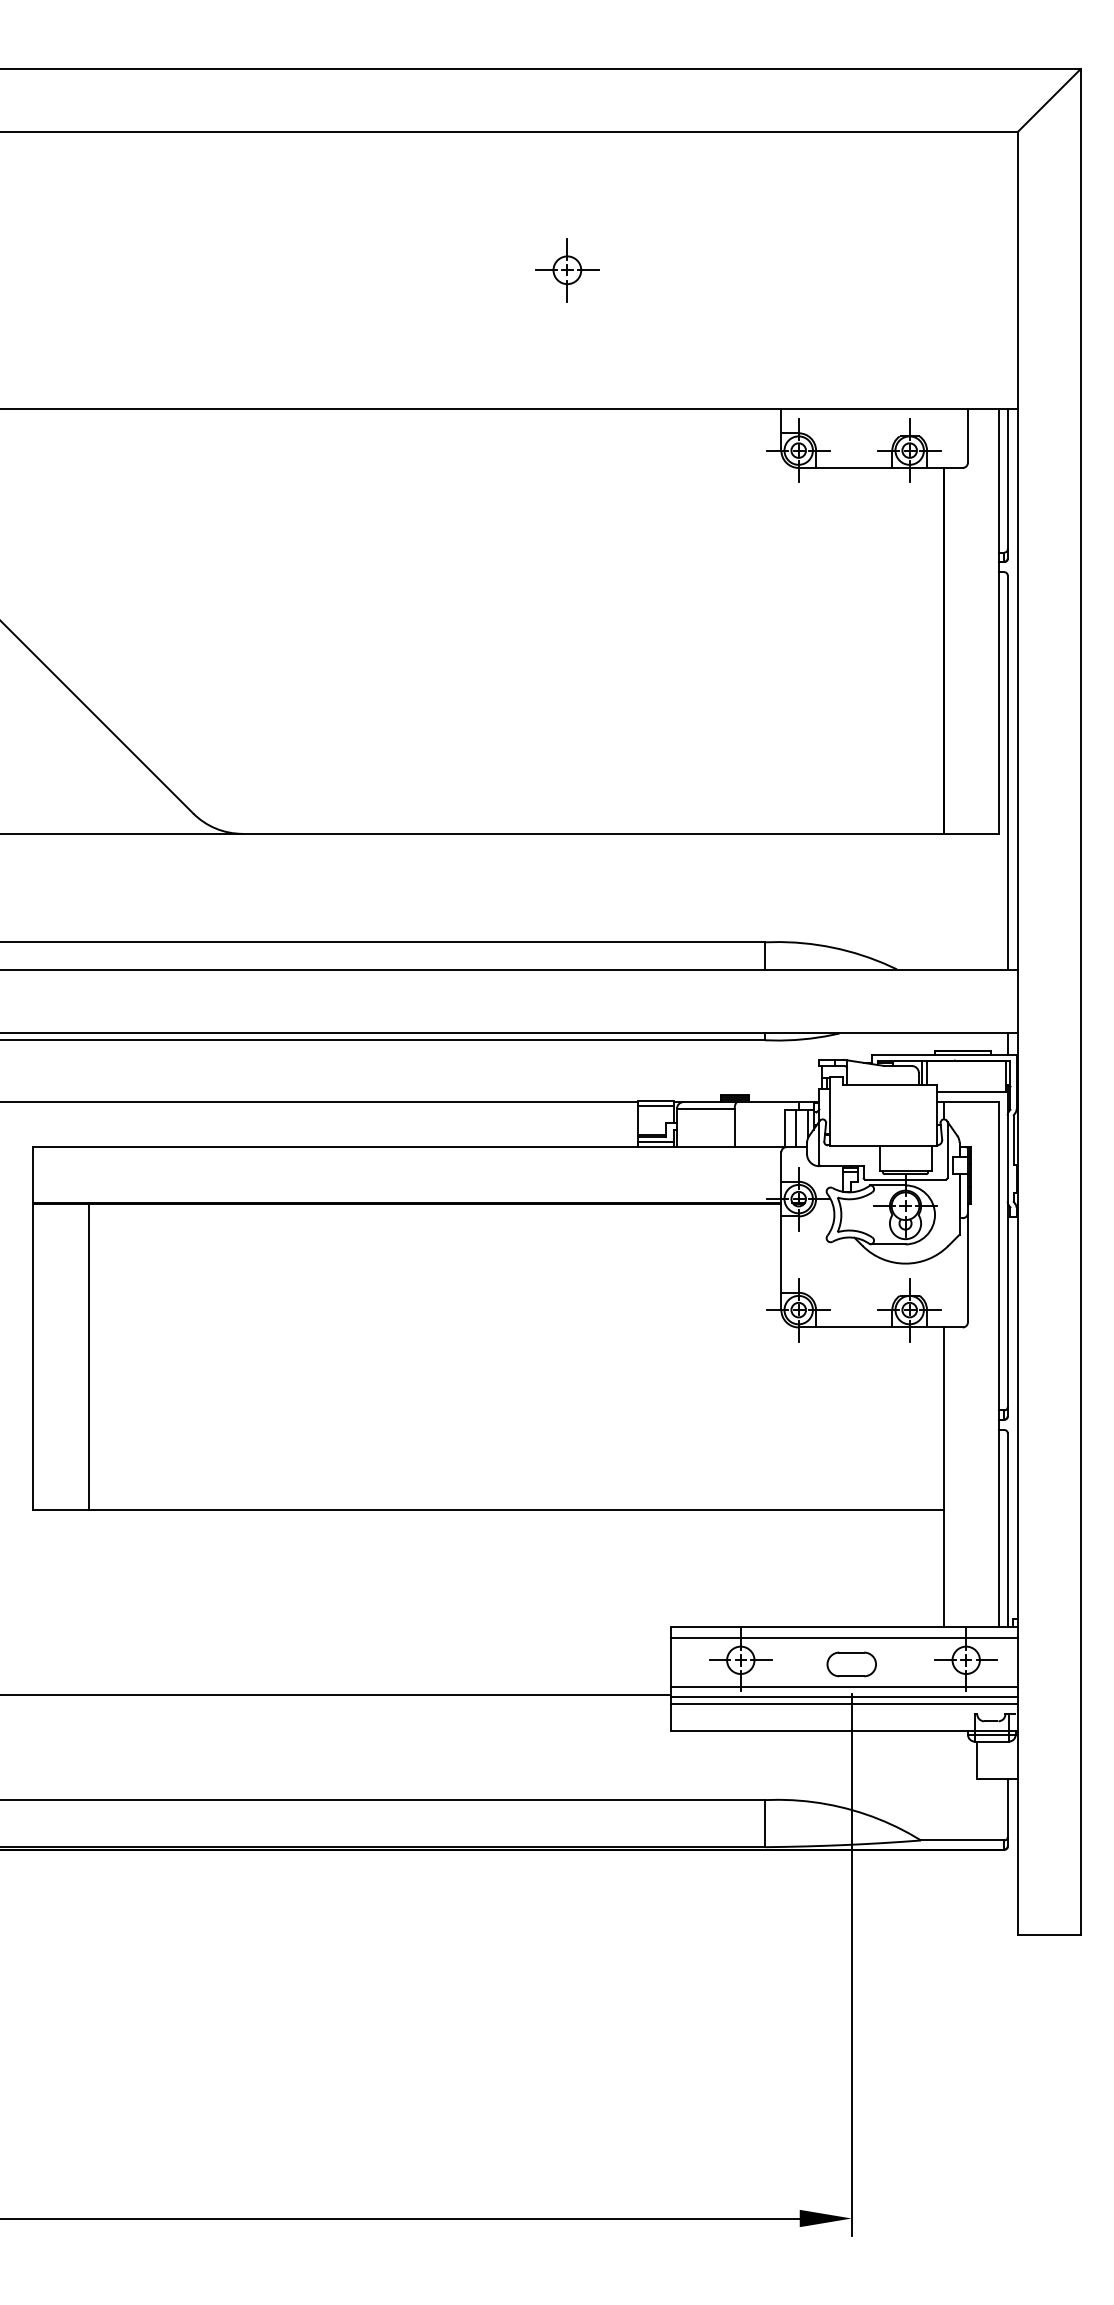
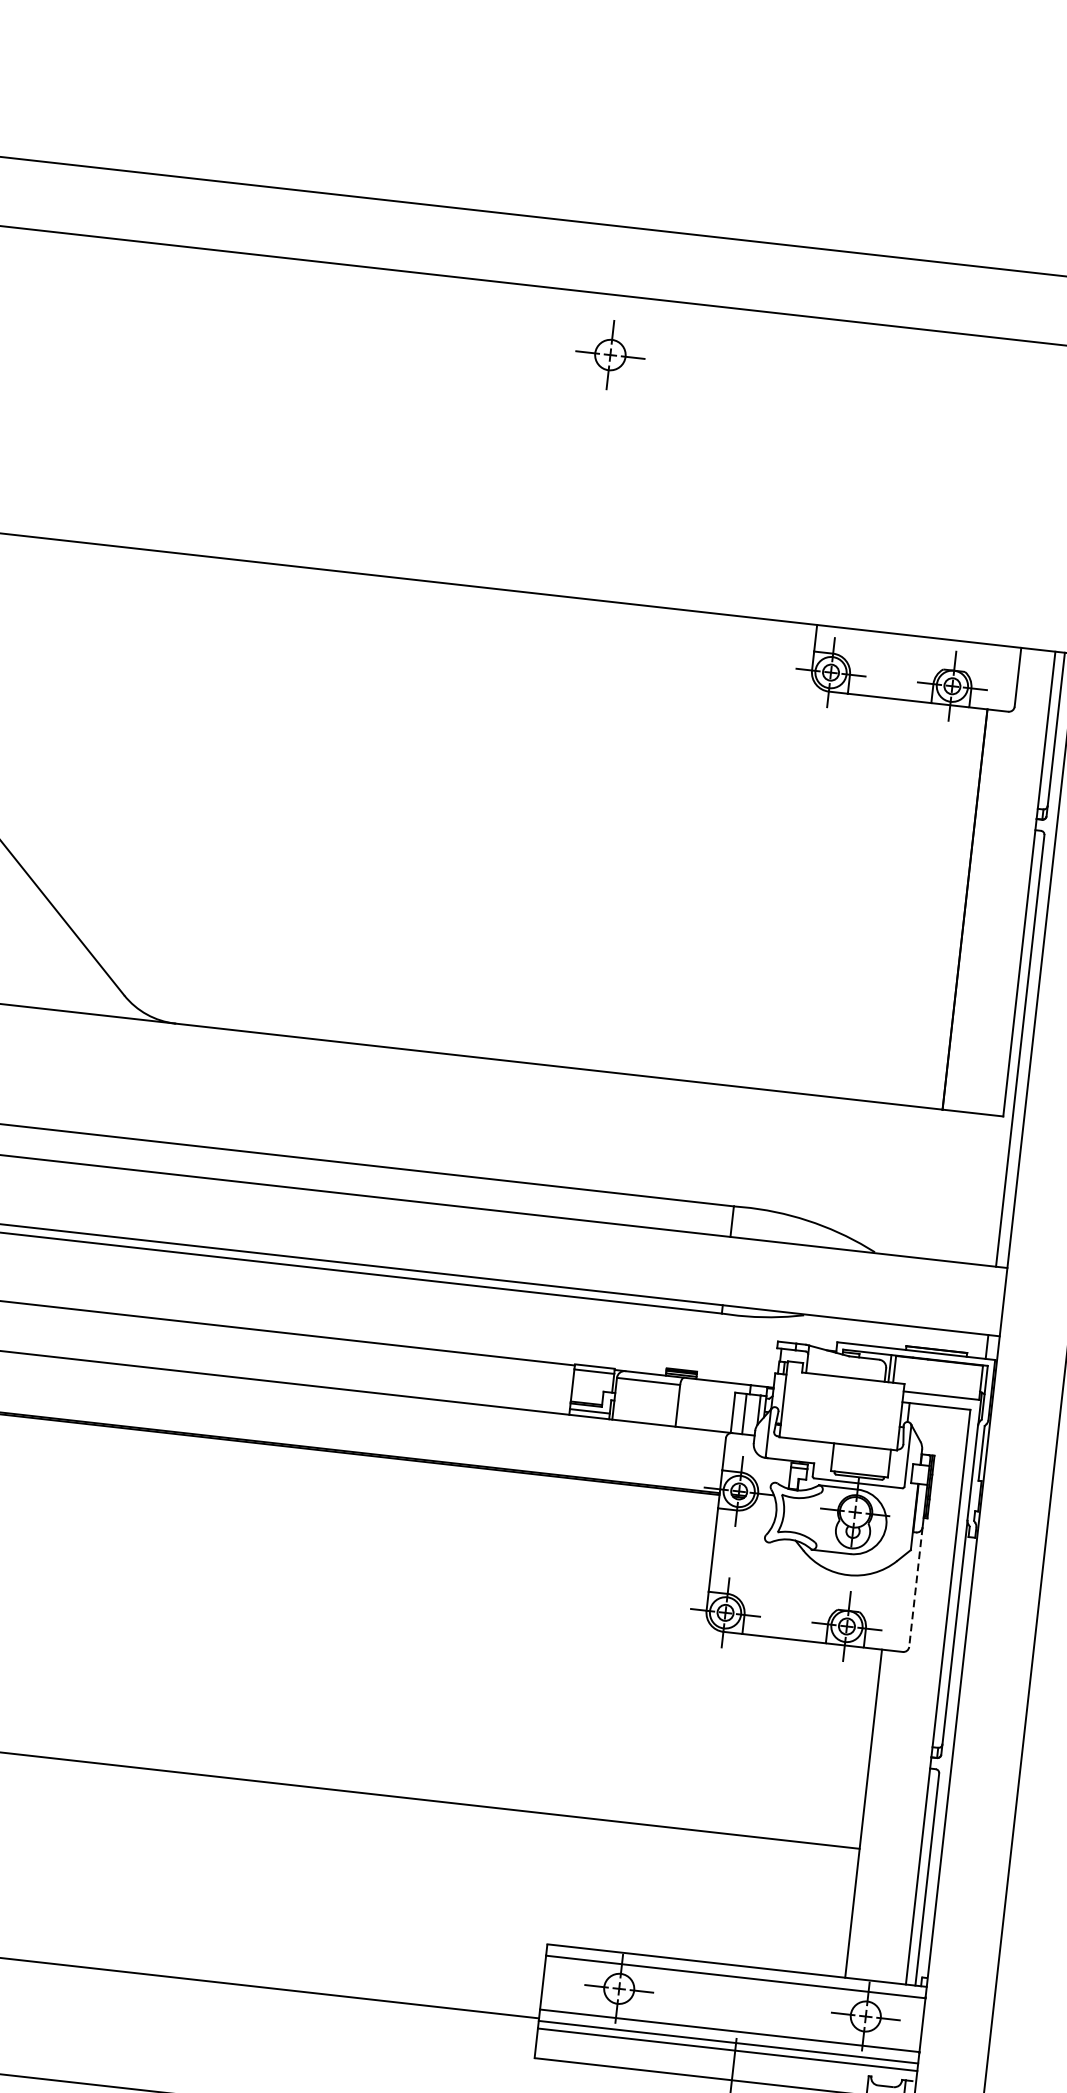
part: (567, 270) -> (610, 355), moved
line: (967, 1267) -> (915, 1586), solid -> dashed
part: (851, 1664) -> (739, 2007), removed

